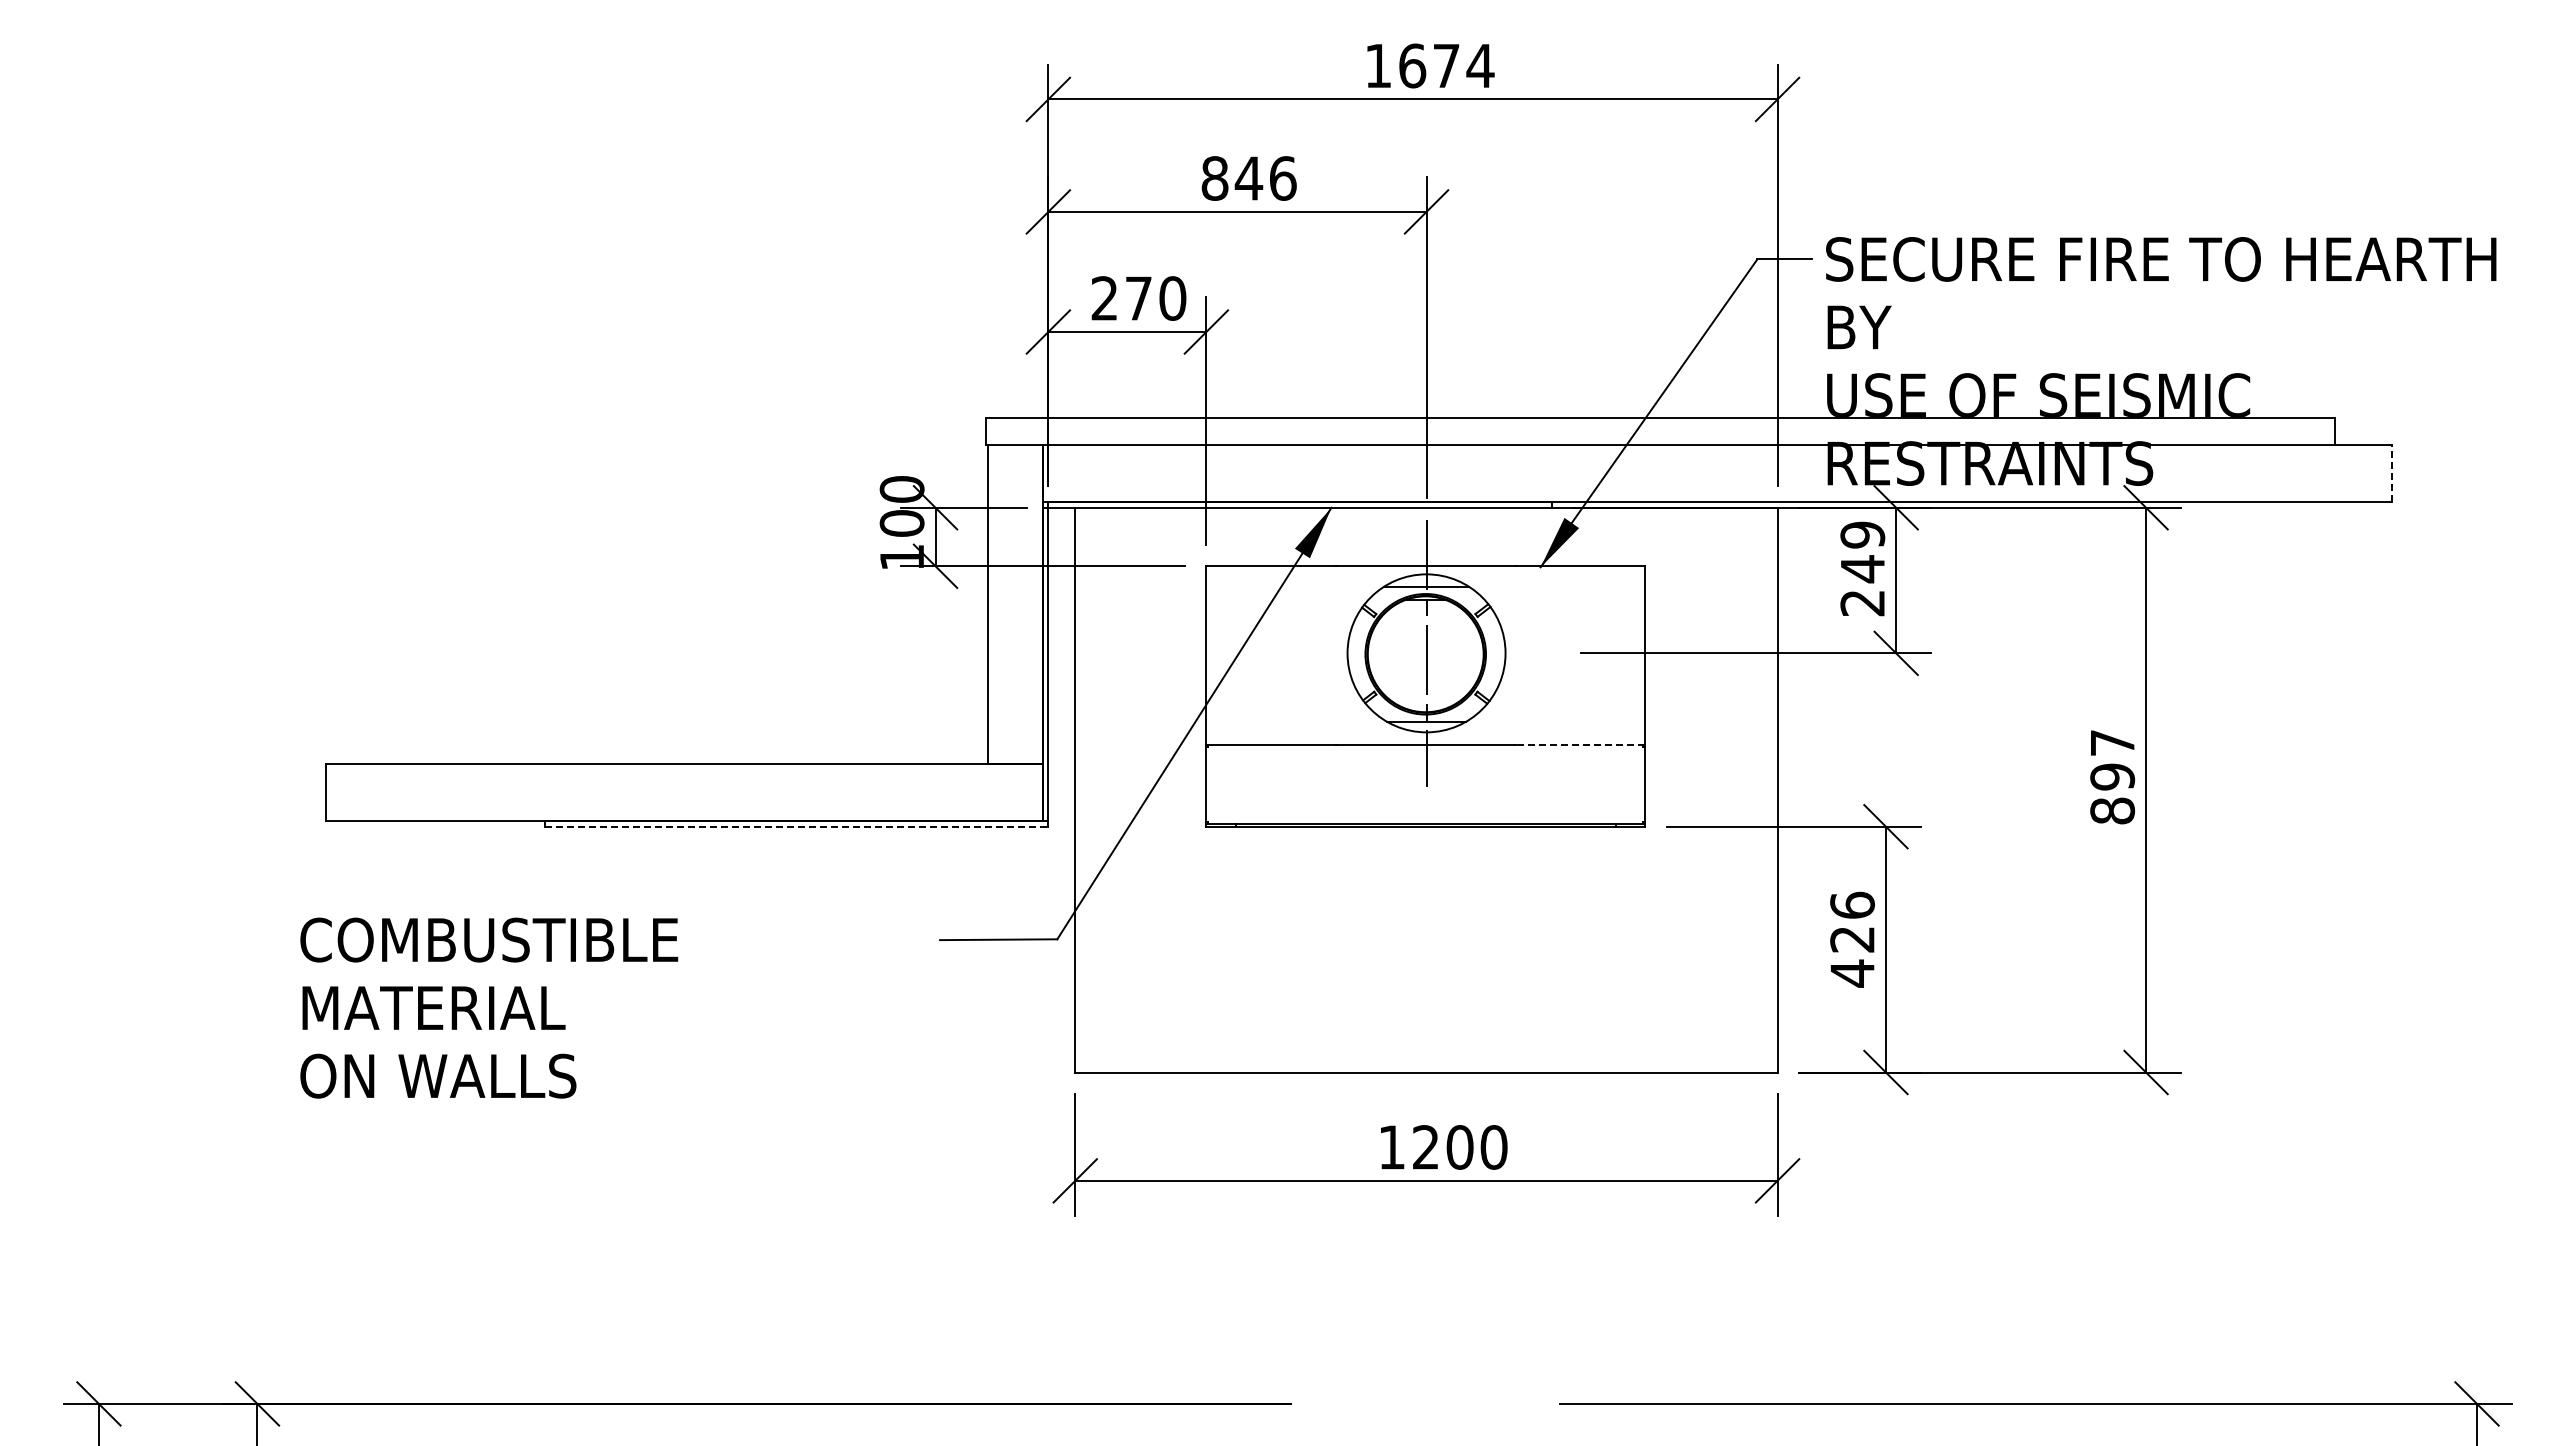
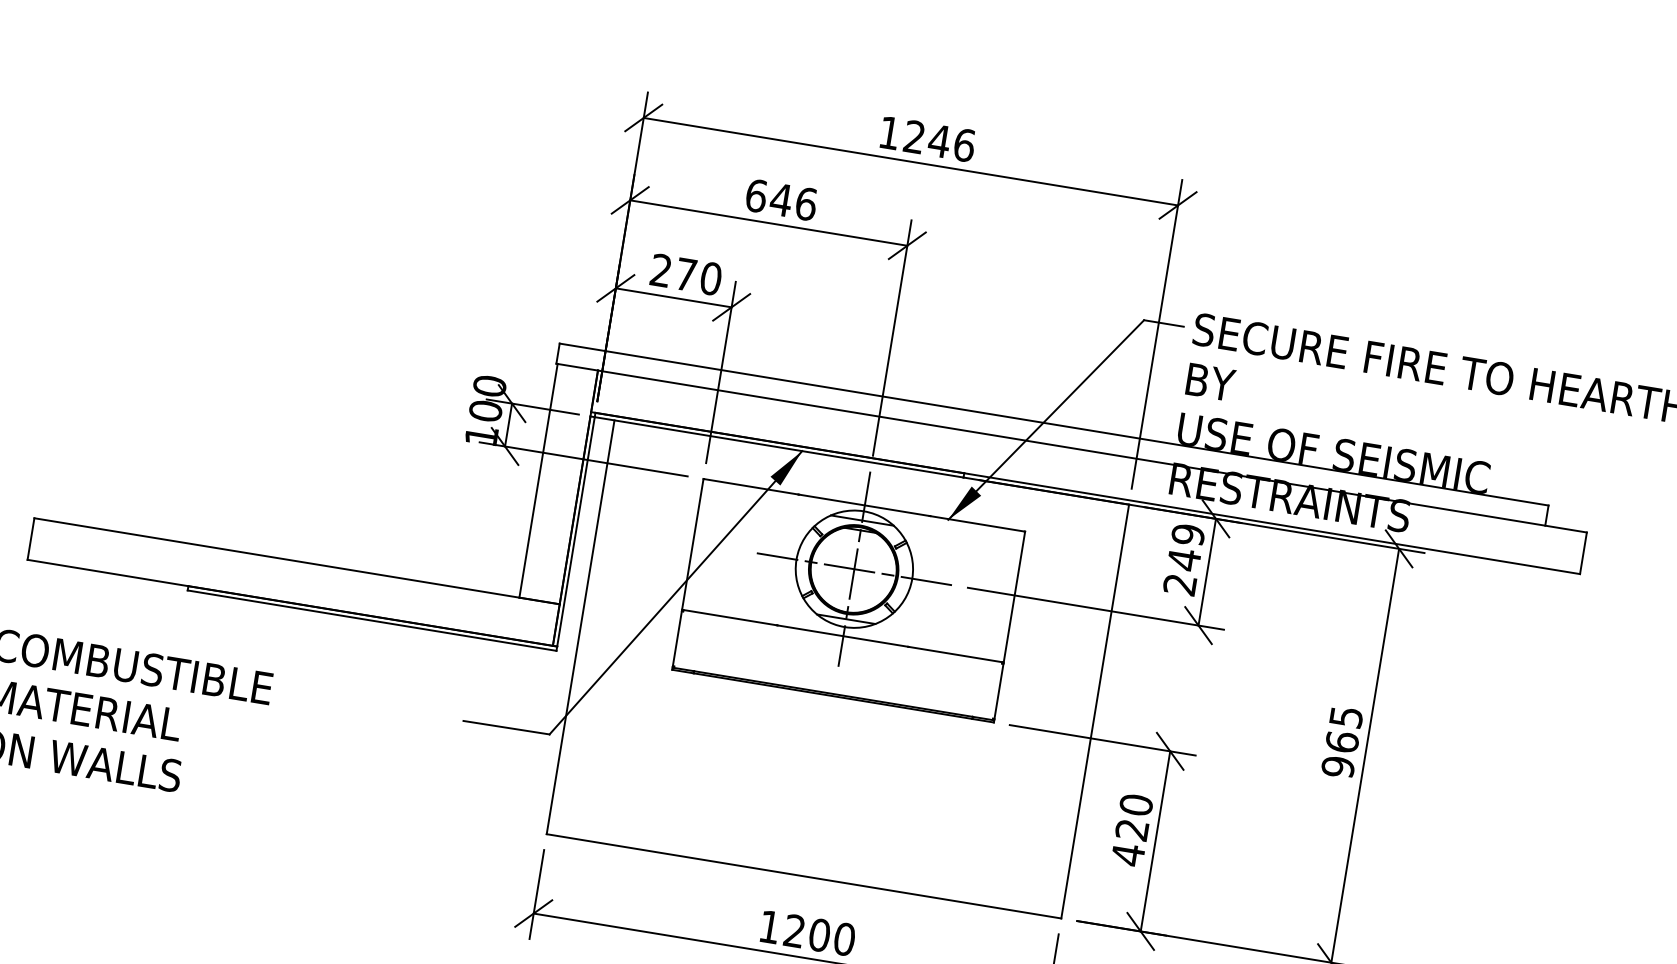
text: (1446, 65) -> (939, 140), 1674 -> 1246
text: (1214, 178) -> (756, 195), 846 -> 646
line: (2392, 473) -> (1583, 553), dashed -> solid
line: (1426, 653) -> (854, 569), added
line: (1579, 744) -> (955, 654), dashed -> solid
text: (2112, 777) -> (1342, 742), 897 -> 965
line: (796, 826) -> (371, 620), dashed -> solid
text: (1852, 904) -> (1136, 804), 426 -> 420

